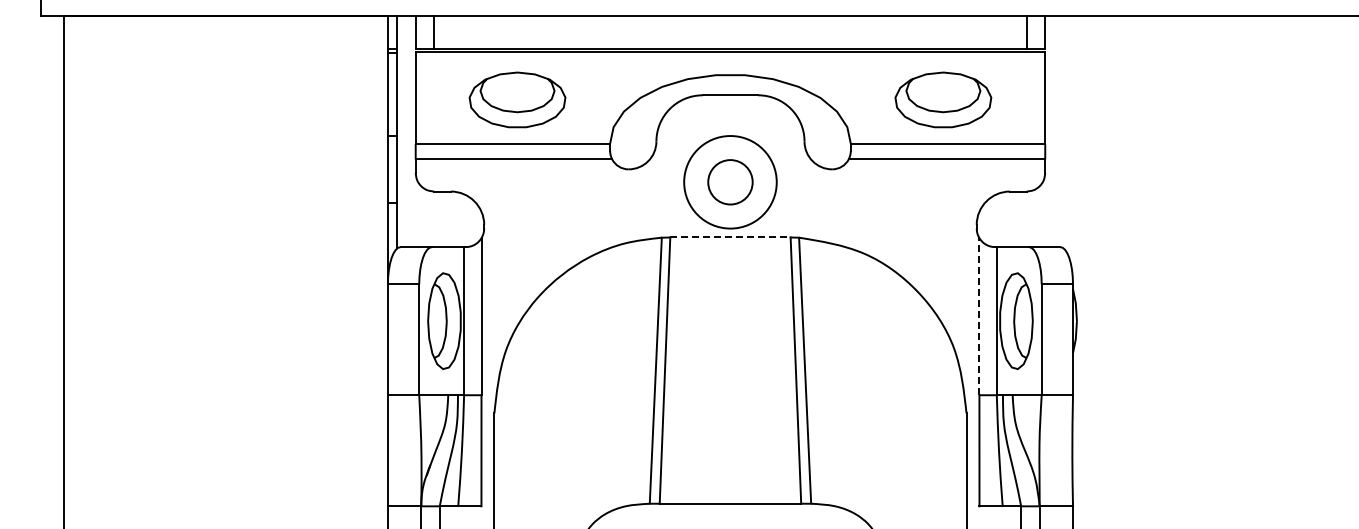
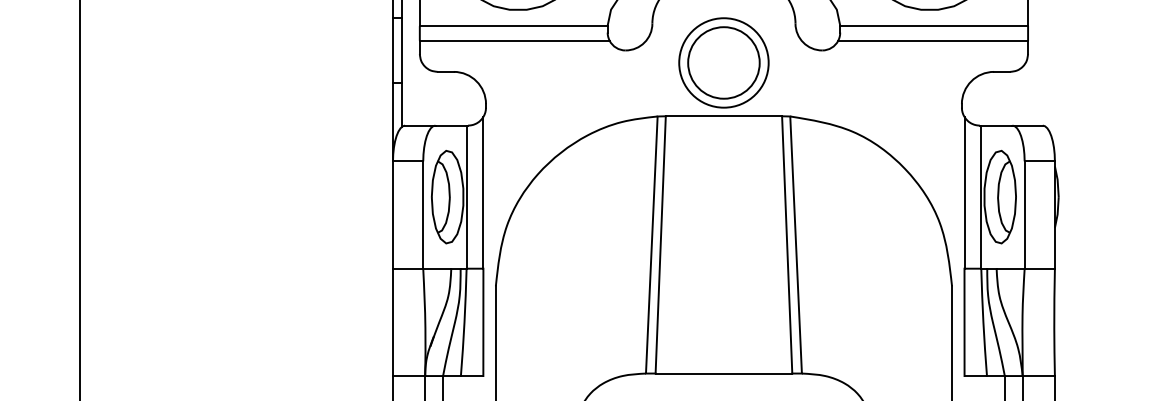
circle: (730, 182) -> (723, 63), size x1.67
line: (730, 237) -> (723, 116), dashed -> solid
line: (979, 316) -> (964, 192), dashed -> solid

